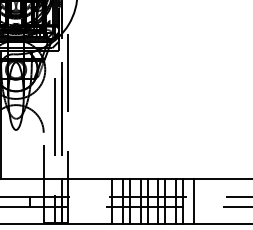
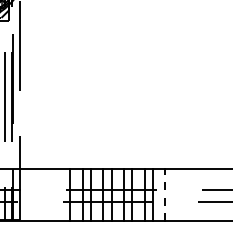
line: (194, 200) -> (165, 193), solid -> dashed

